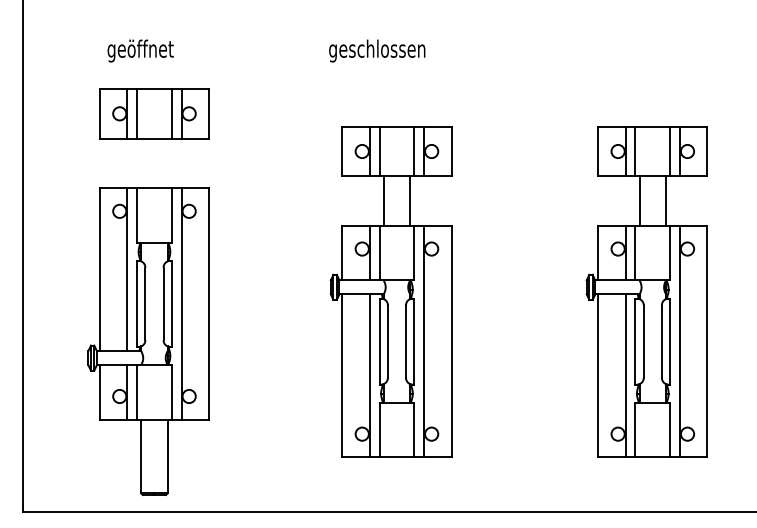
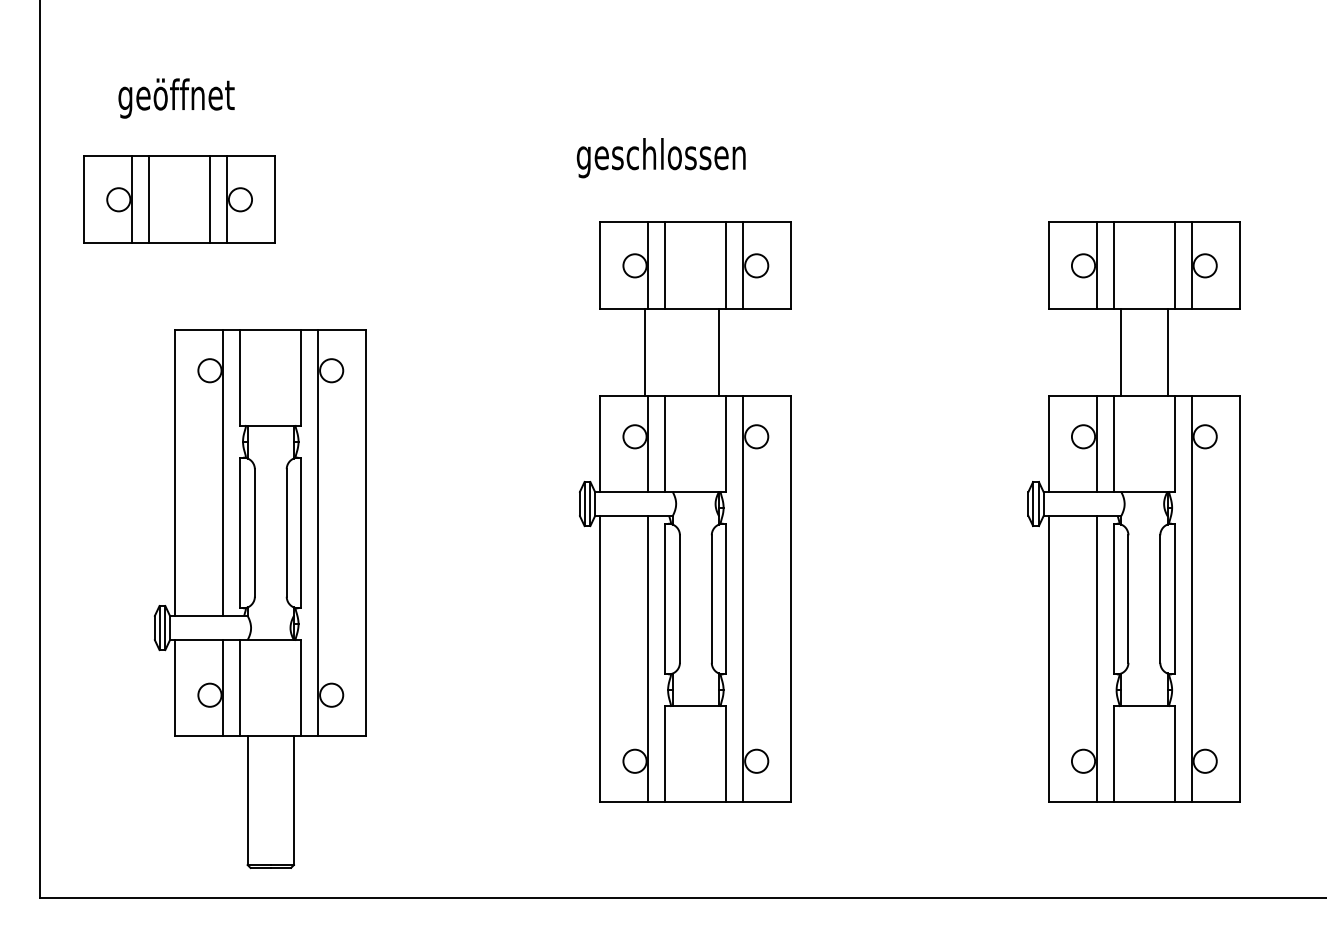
text: (140, 50) -> (176, 97), moved
text: (377, 50) -> (661, 157), moved
part: (154, 113) -> (179, 199), moved
line: (383, 200) -> (644, 351), moved

